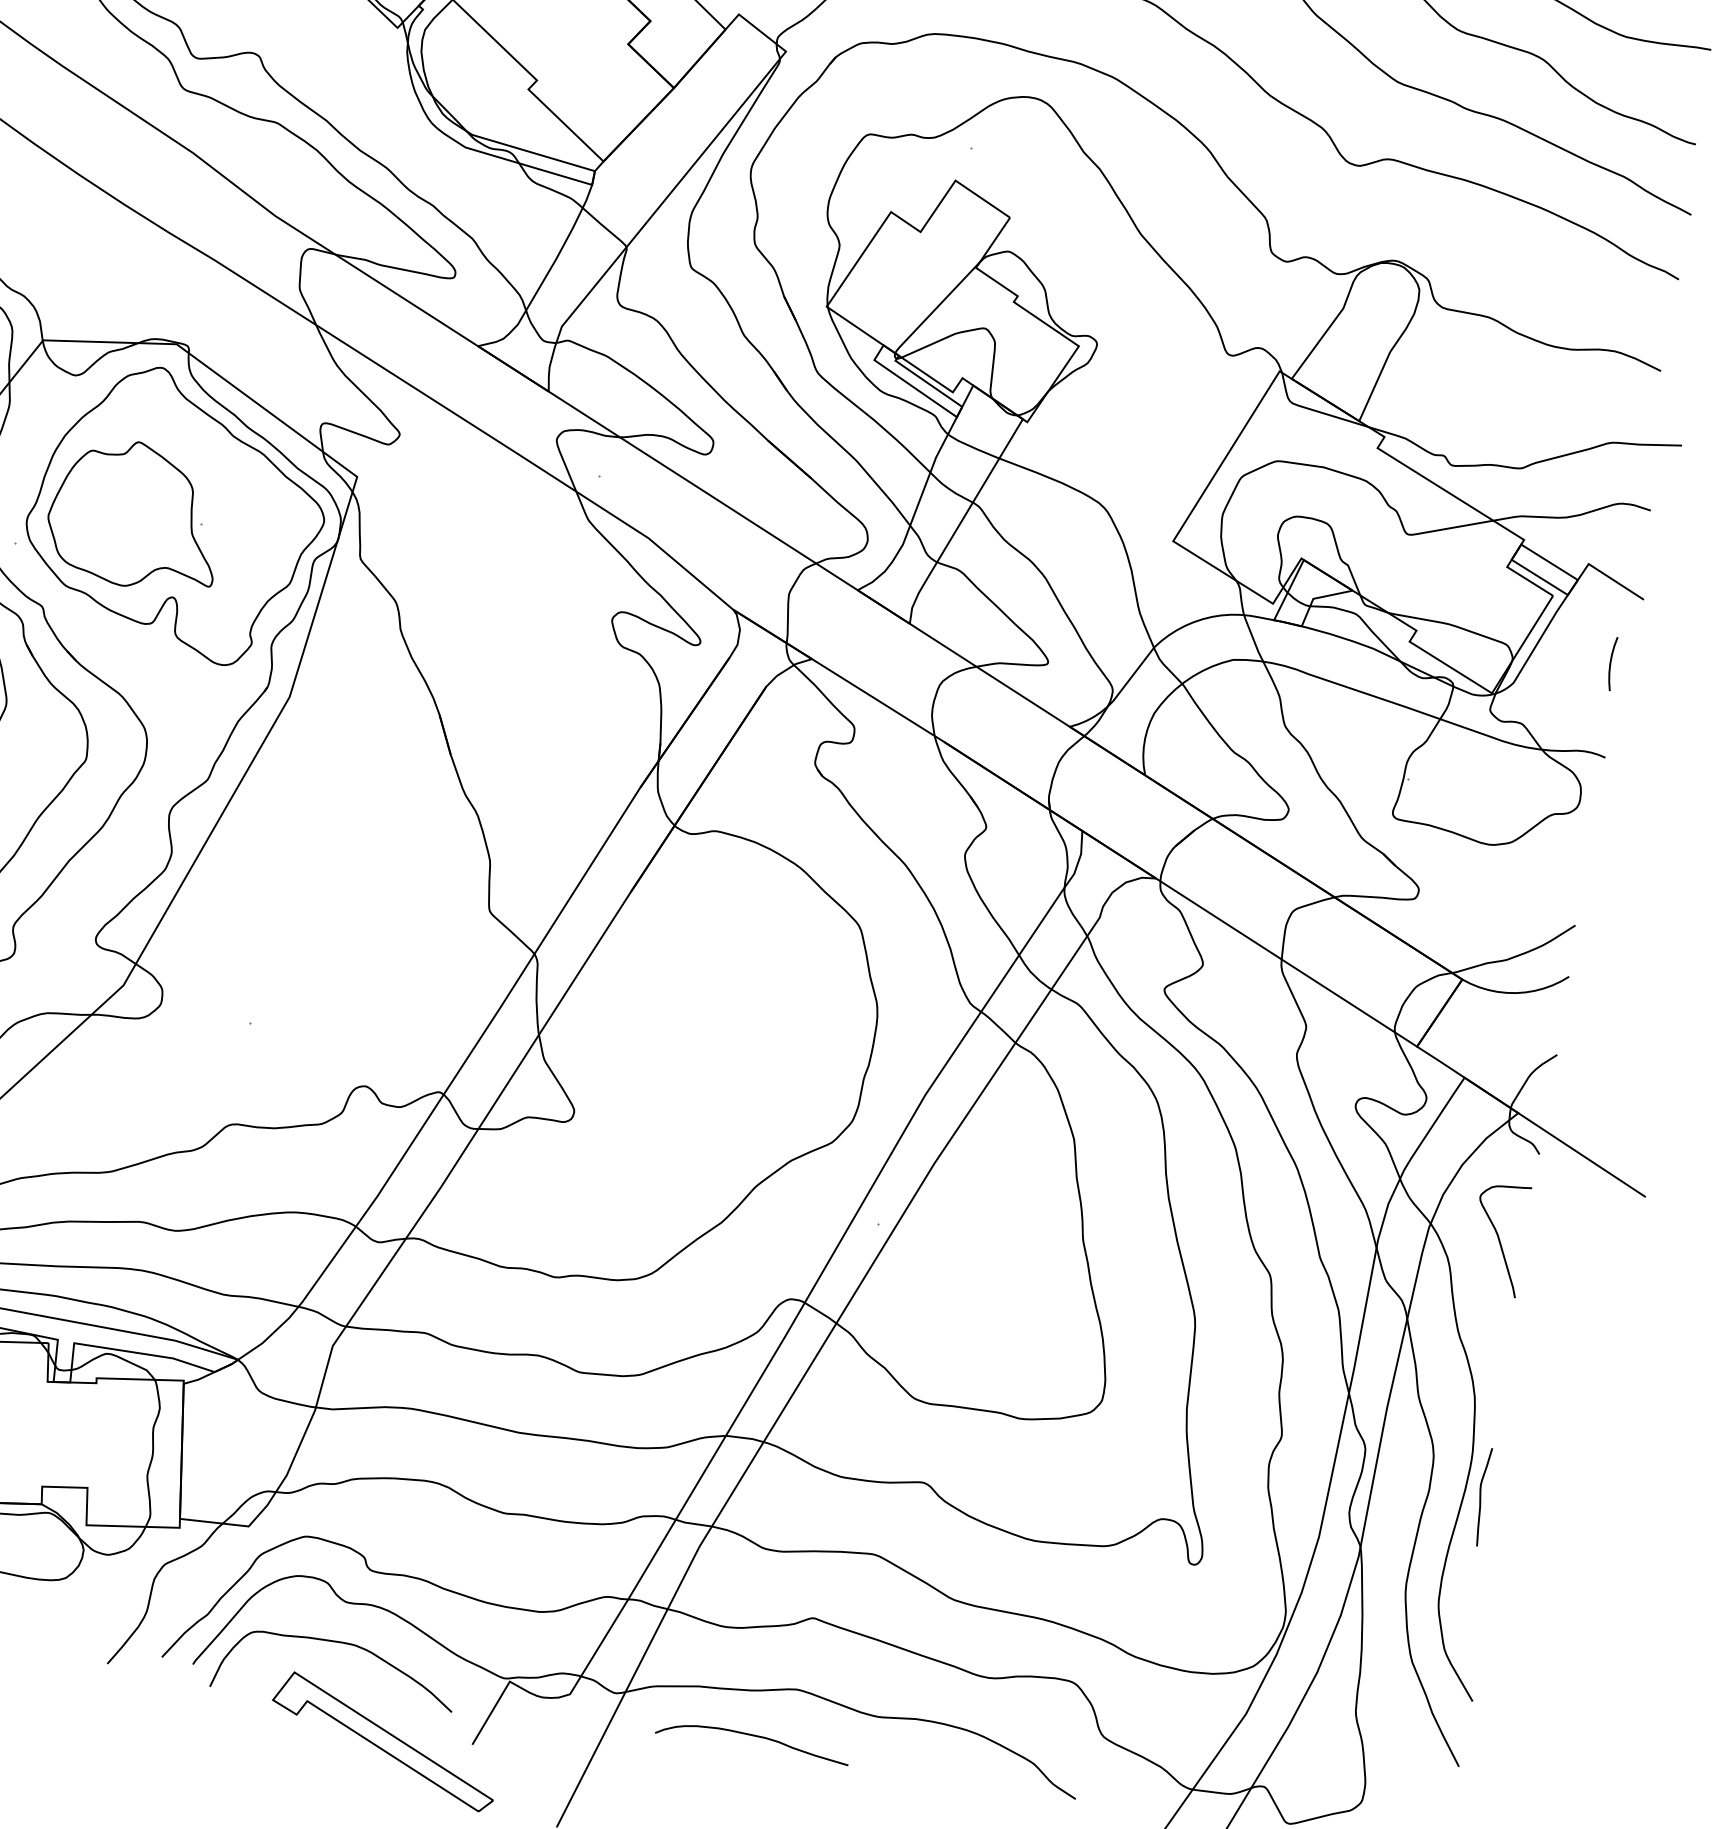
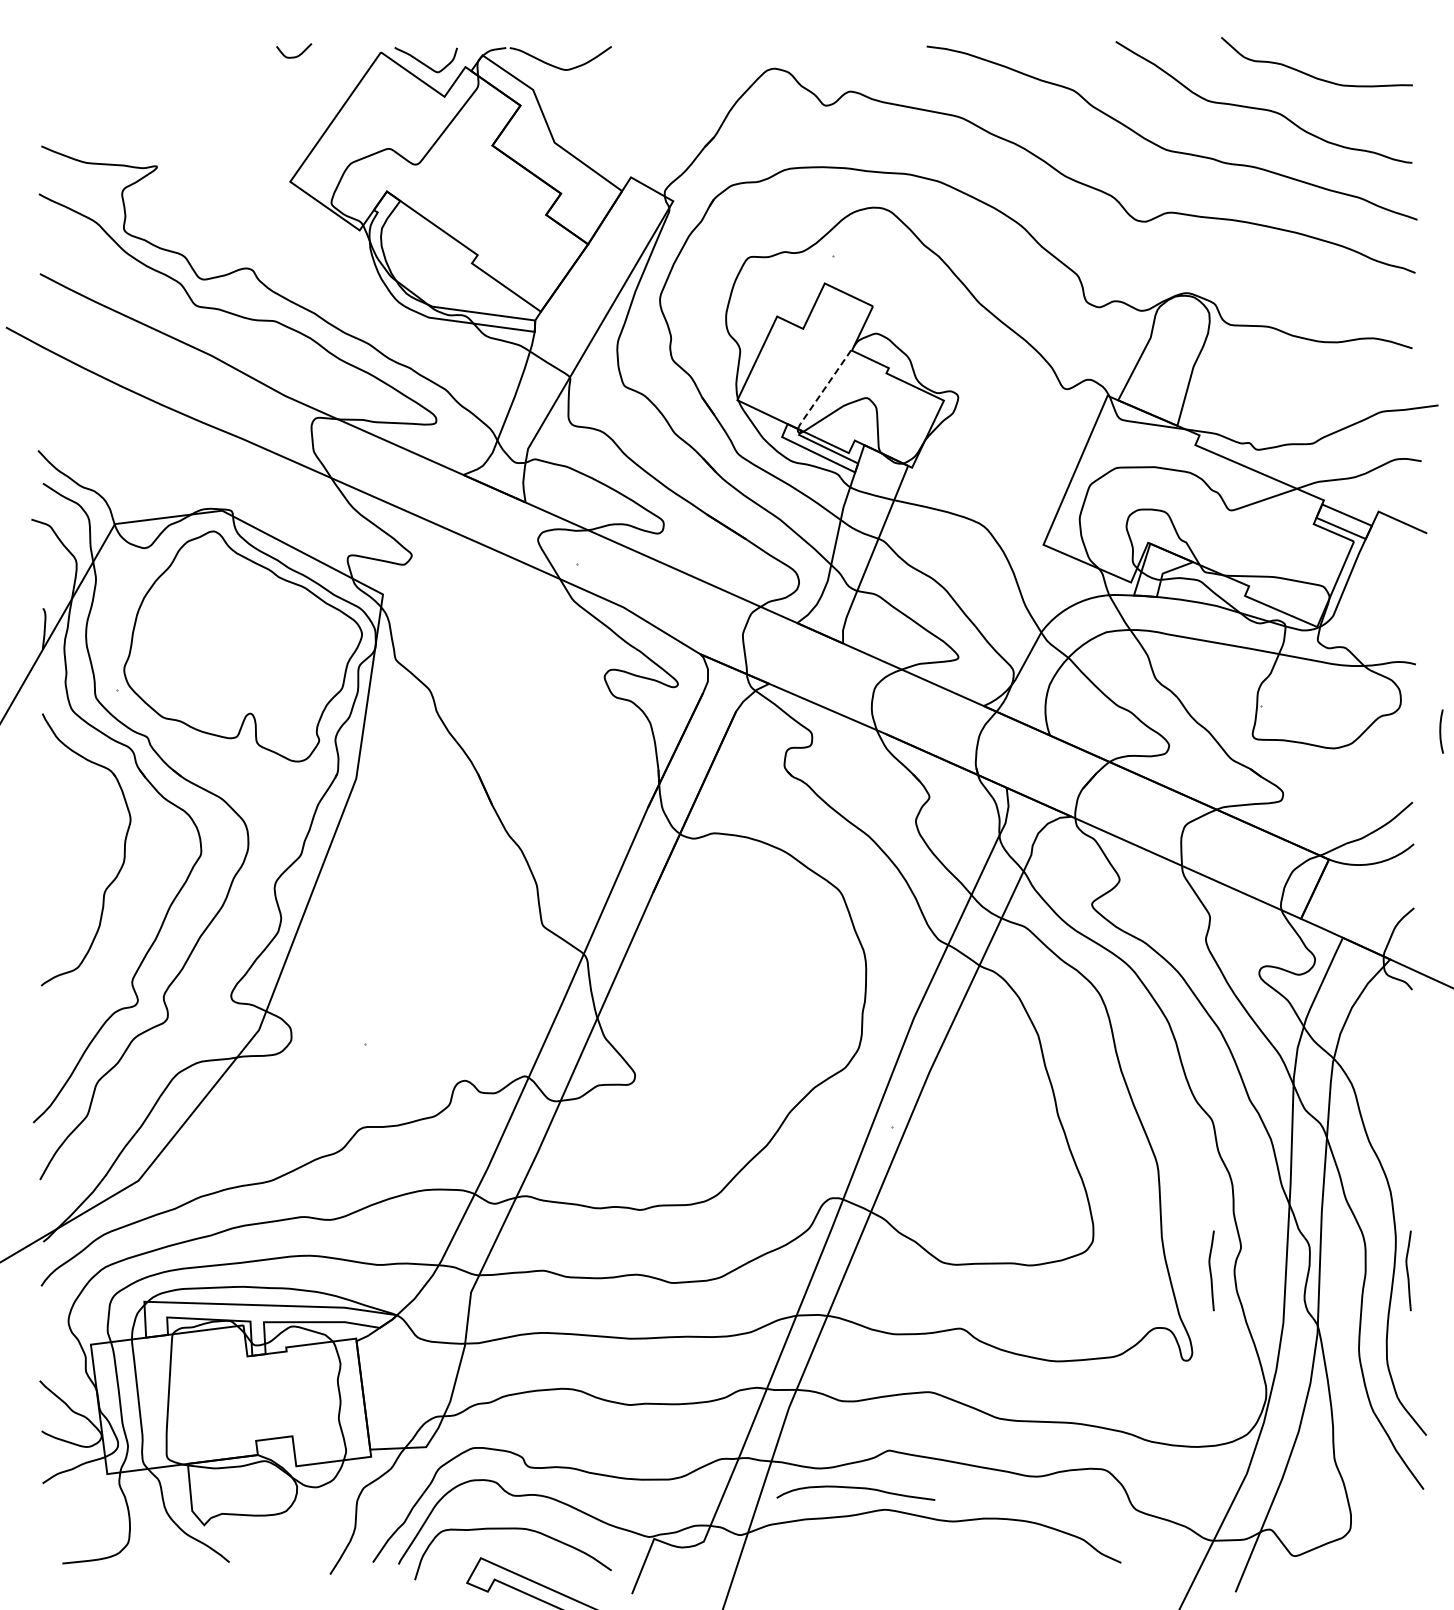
line: (935, 308) -> (824, 388), solid -> dashed
part: (135, 513) -> (210, 651), removed
curve: (1611, 663) -> (1441, 731), moved
curve: (1499, 1238) -> (1390, 1062), removed
curve: (1241, 1459) -> (1211, 1270), added
curve: (753, 1736) -> (855, 1488), moved

